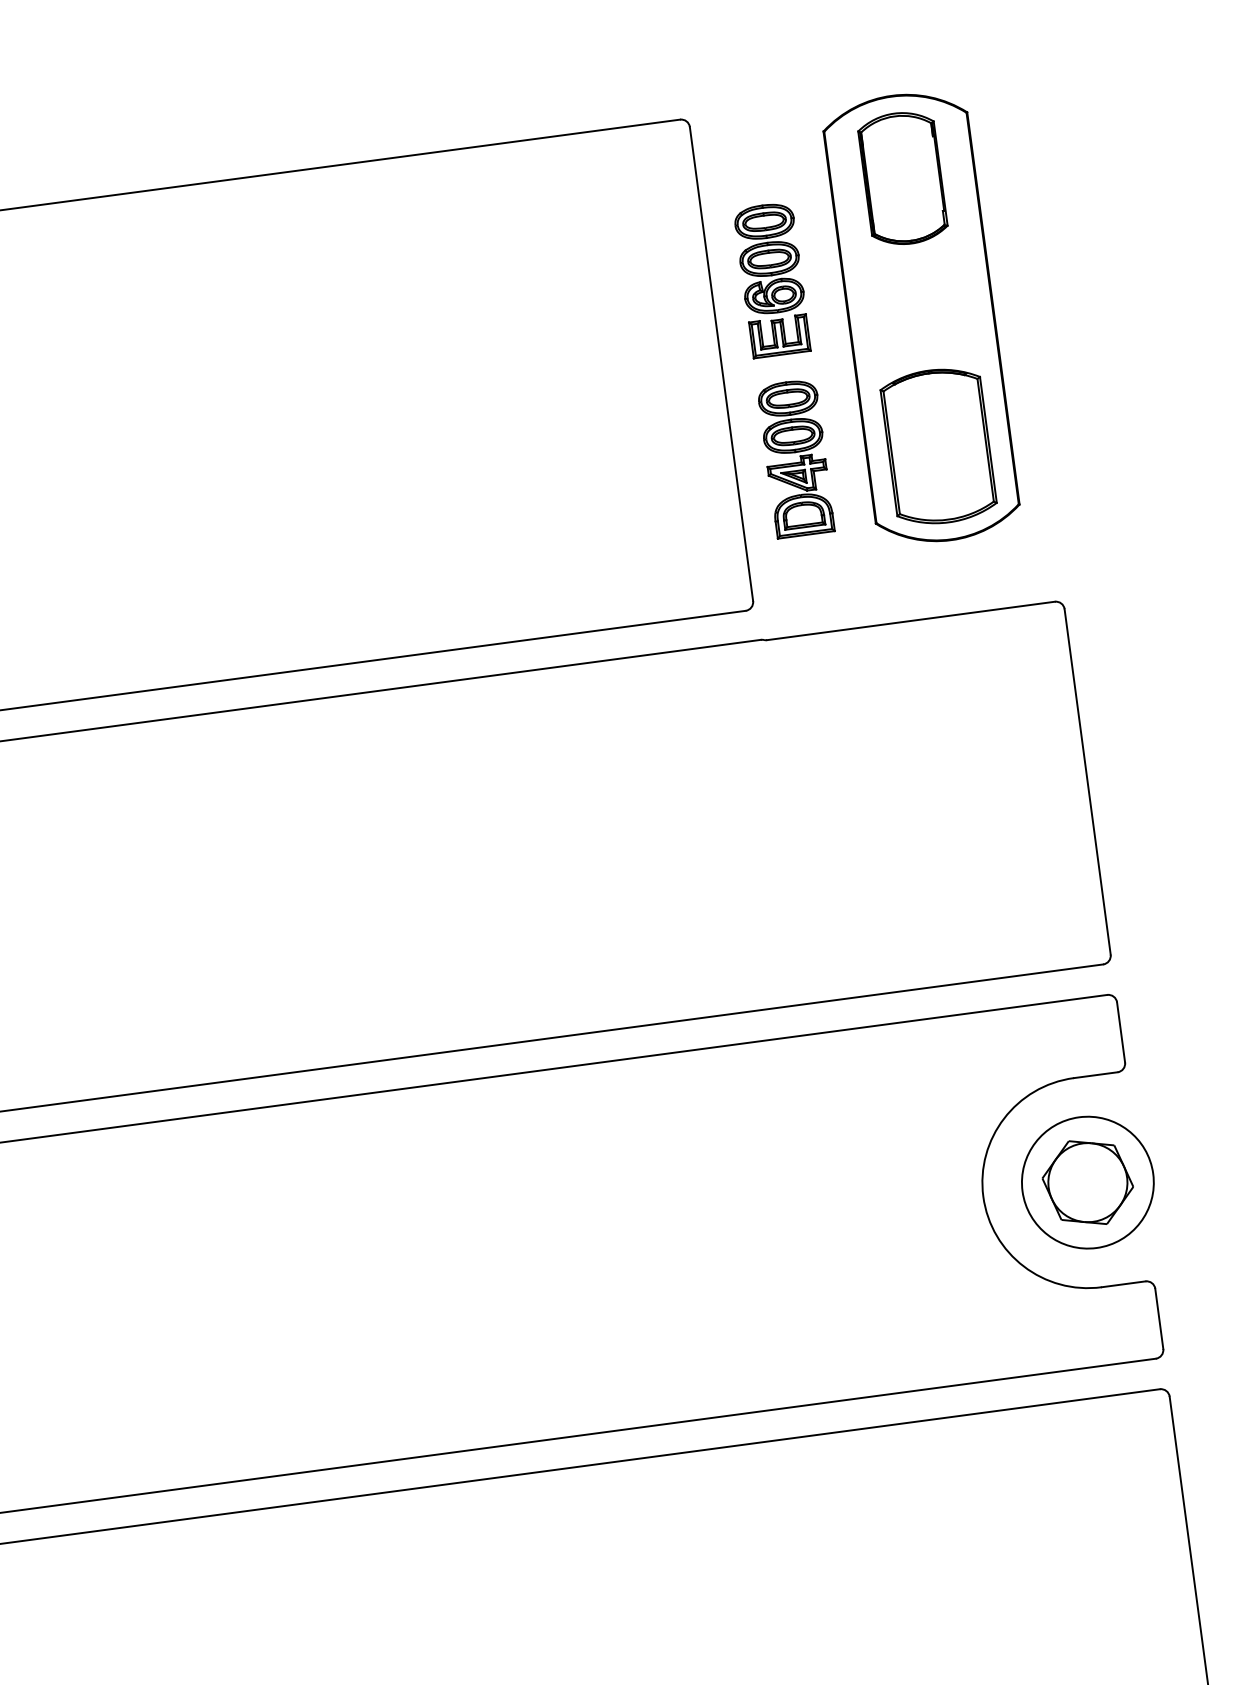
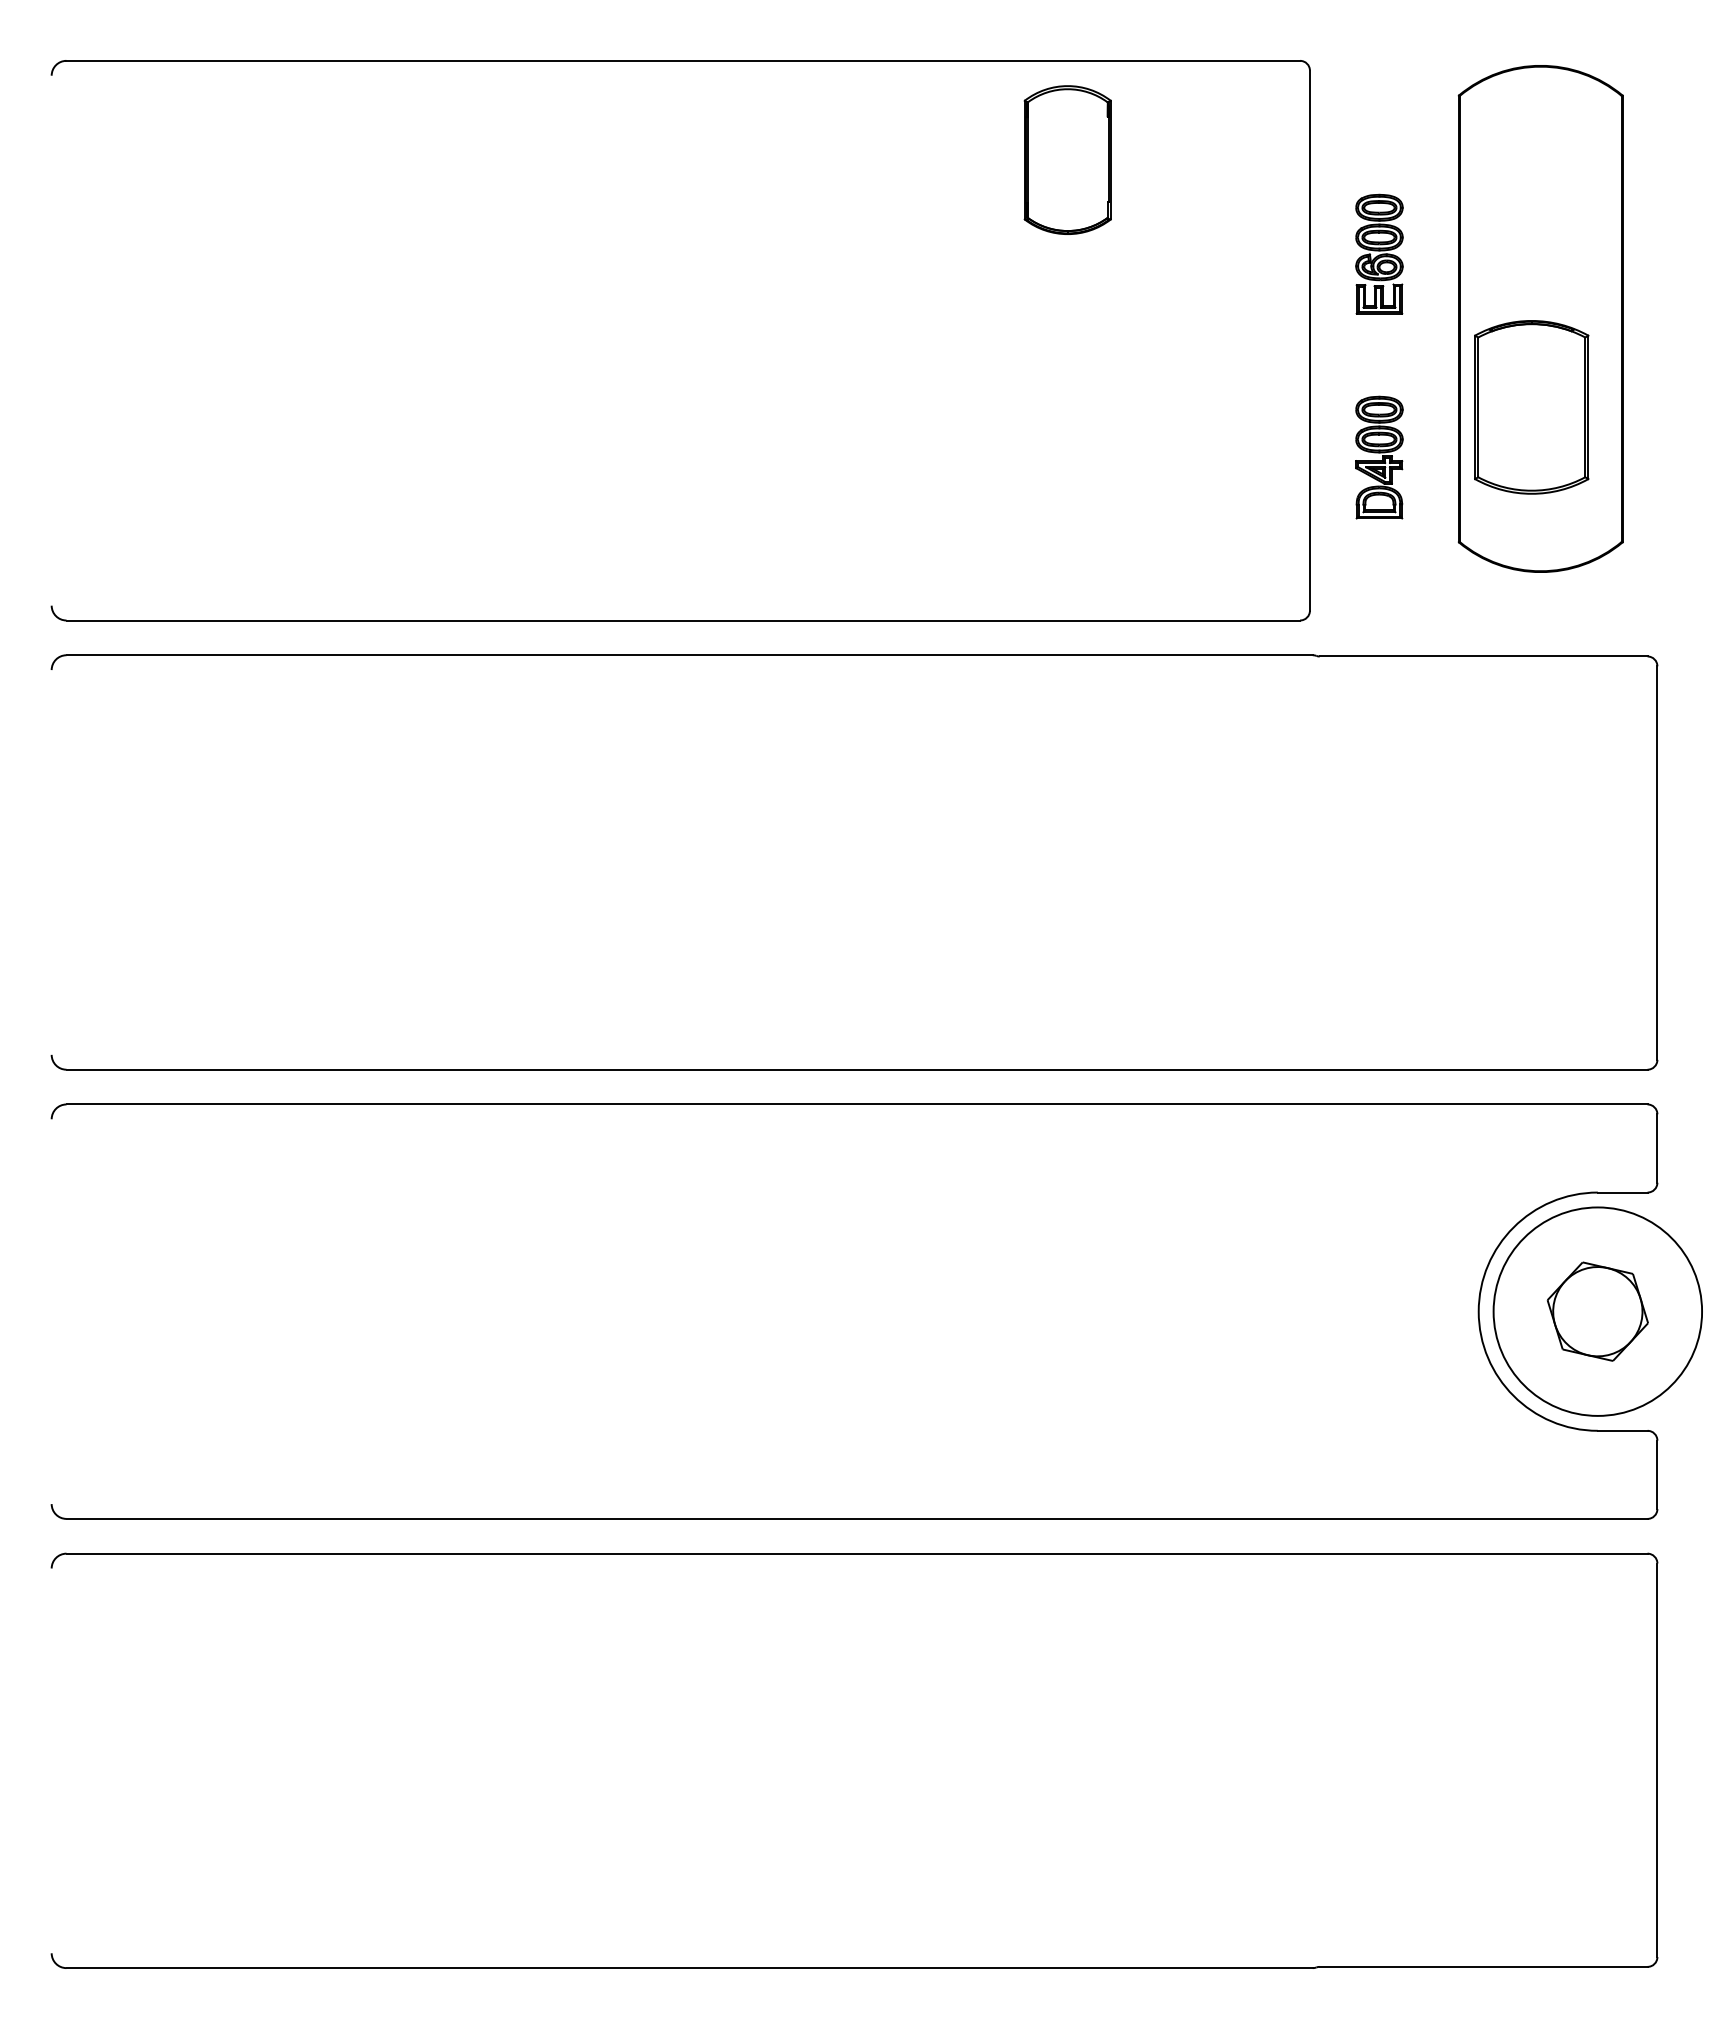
part: (902, 178) -> (1067, 159), moved
part: (772, 280) -> (1379, 254), size x0.7
part: (938, 446) -> (1531, 407), moved
part: (796, 458) -> (1379, 457), size x0.7
circle: (1087, 1182) -> (1597, 1311), size x1.4

